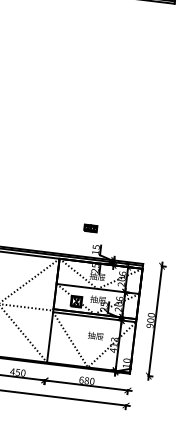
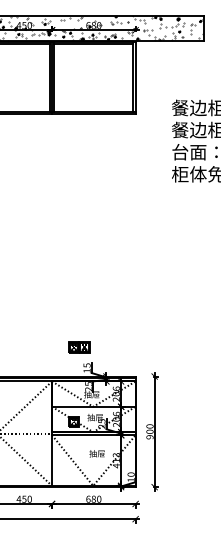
part: (90, 228) -> (79, 347), size x1.67

